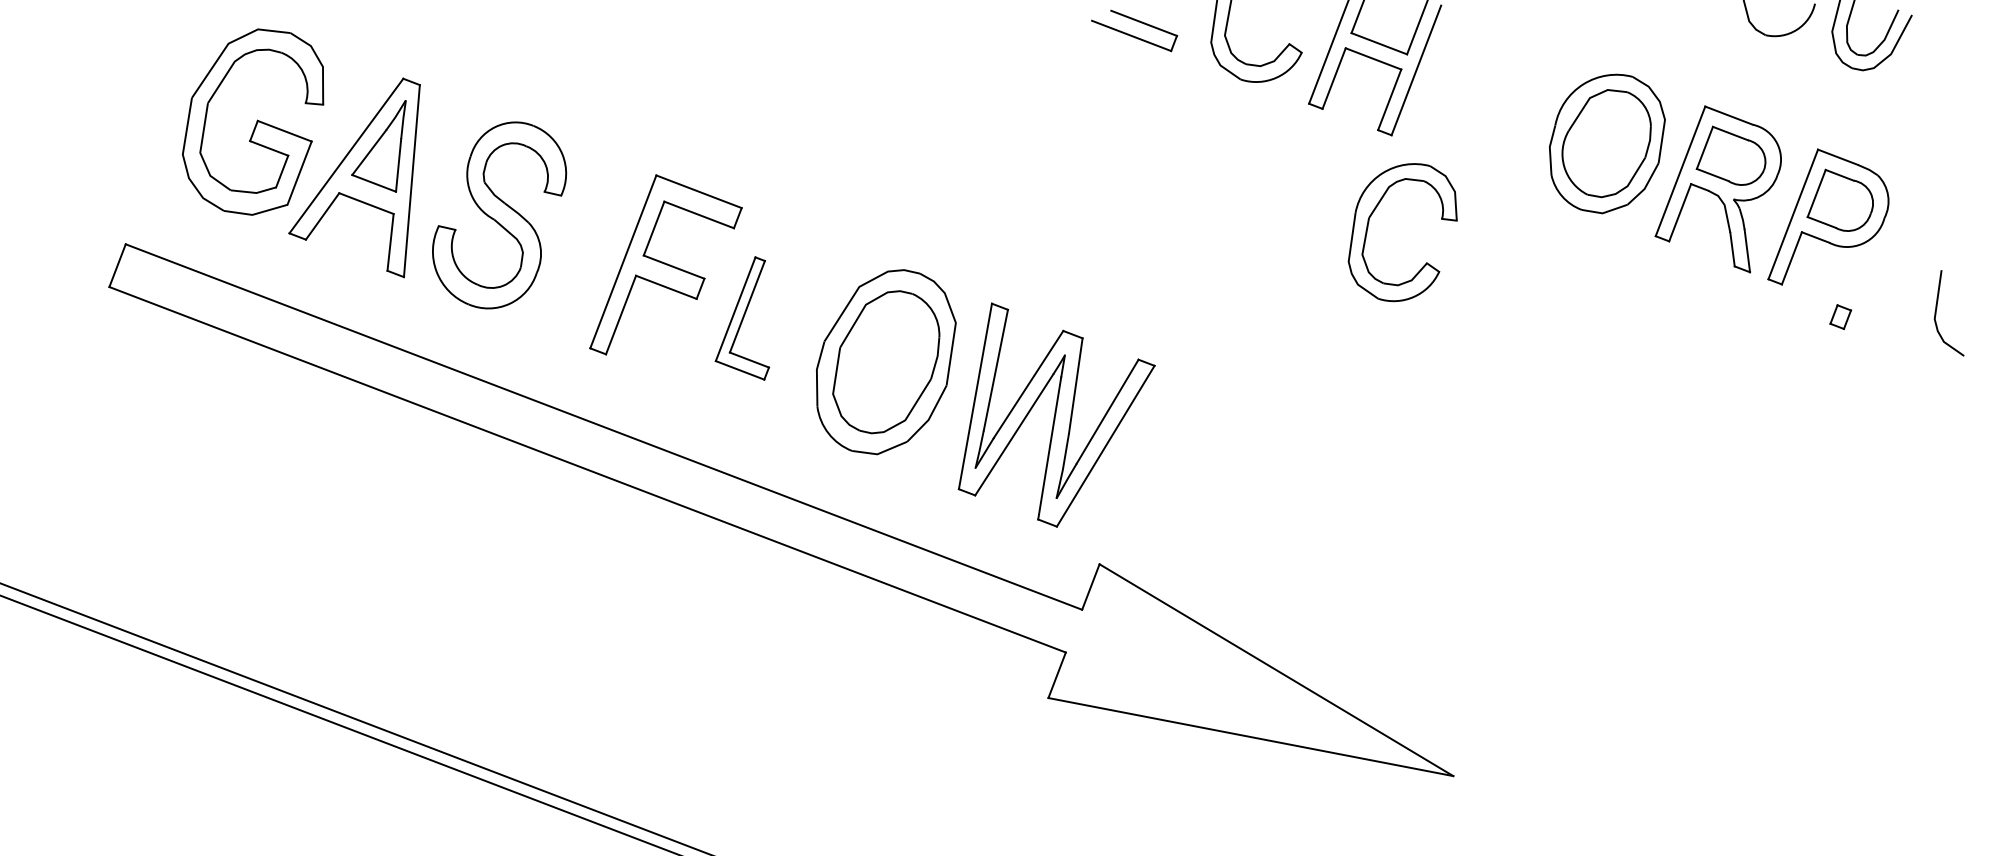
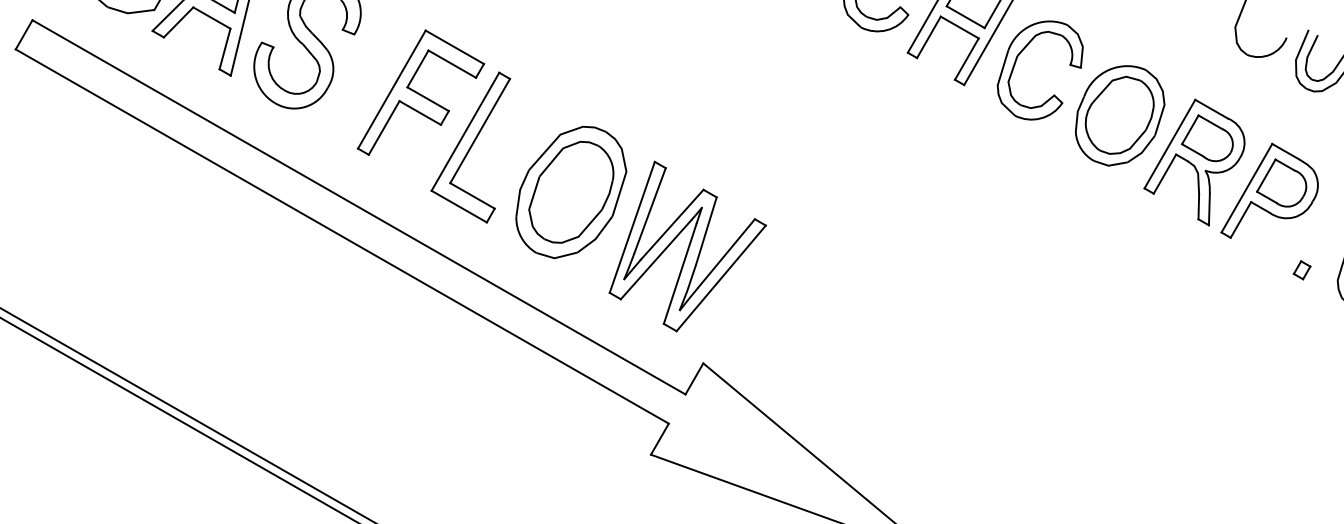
part: (1368, 228) -> (1015, 63), moved
part: (1840, 317) -> (1301, 270), moved
part: (742, 318) -> (471, 144), size x1.67

